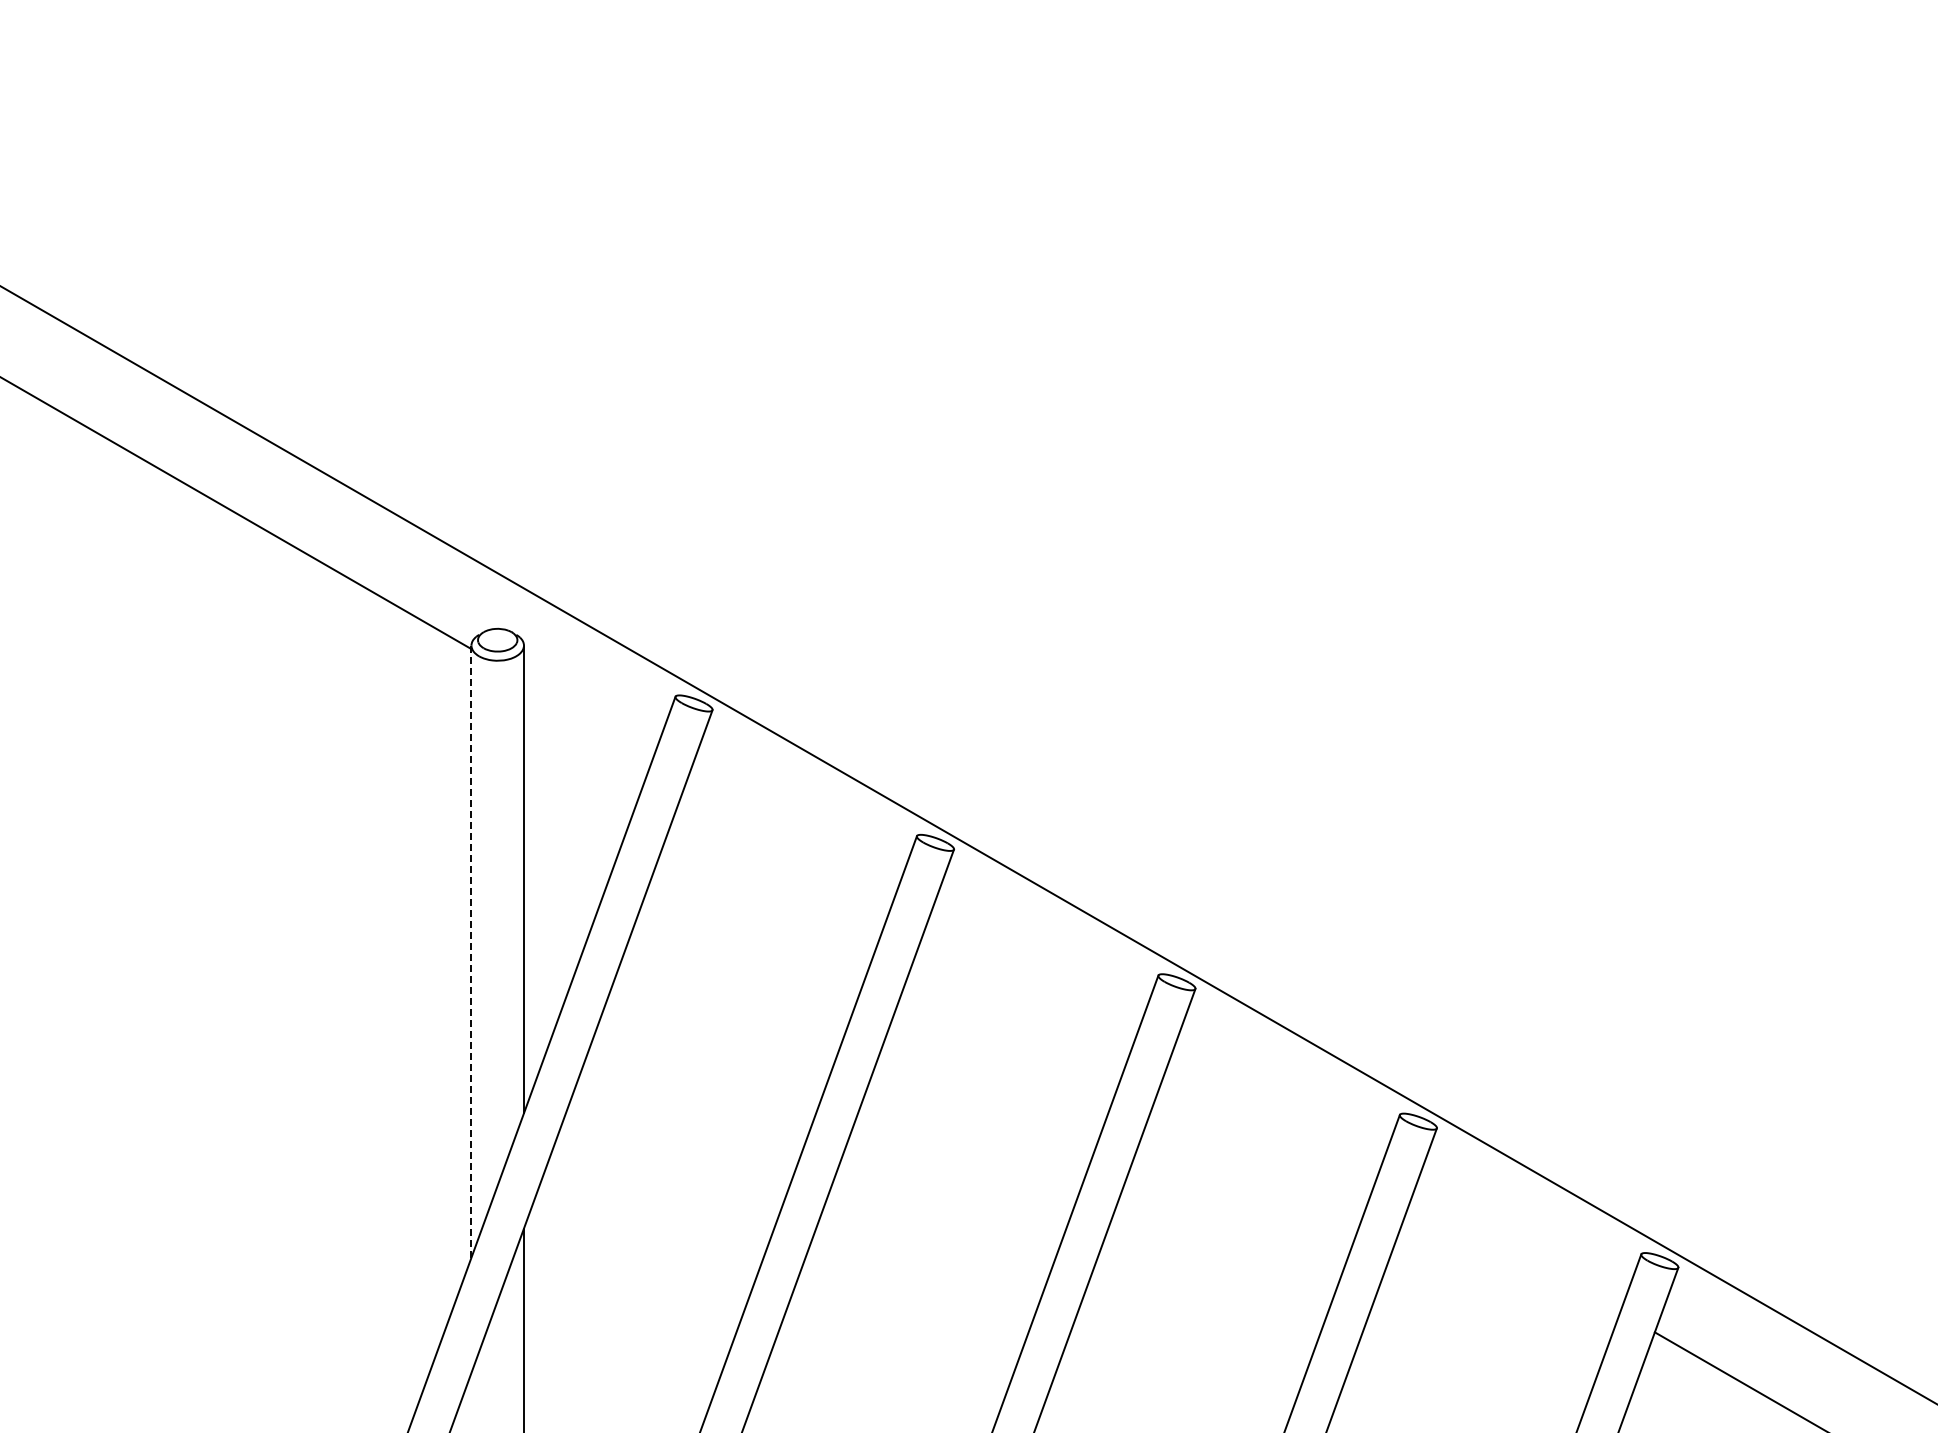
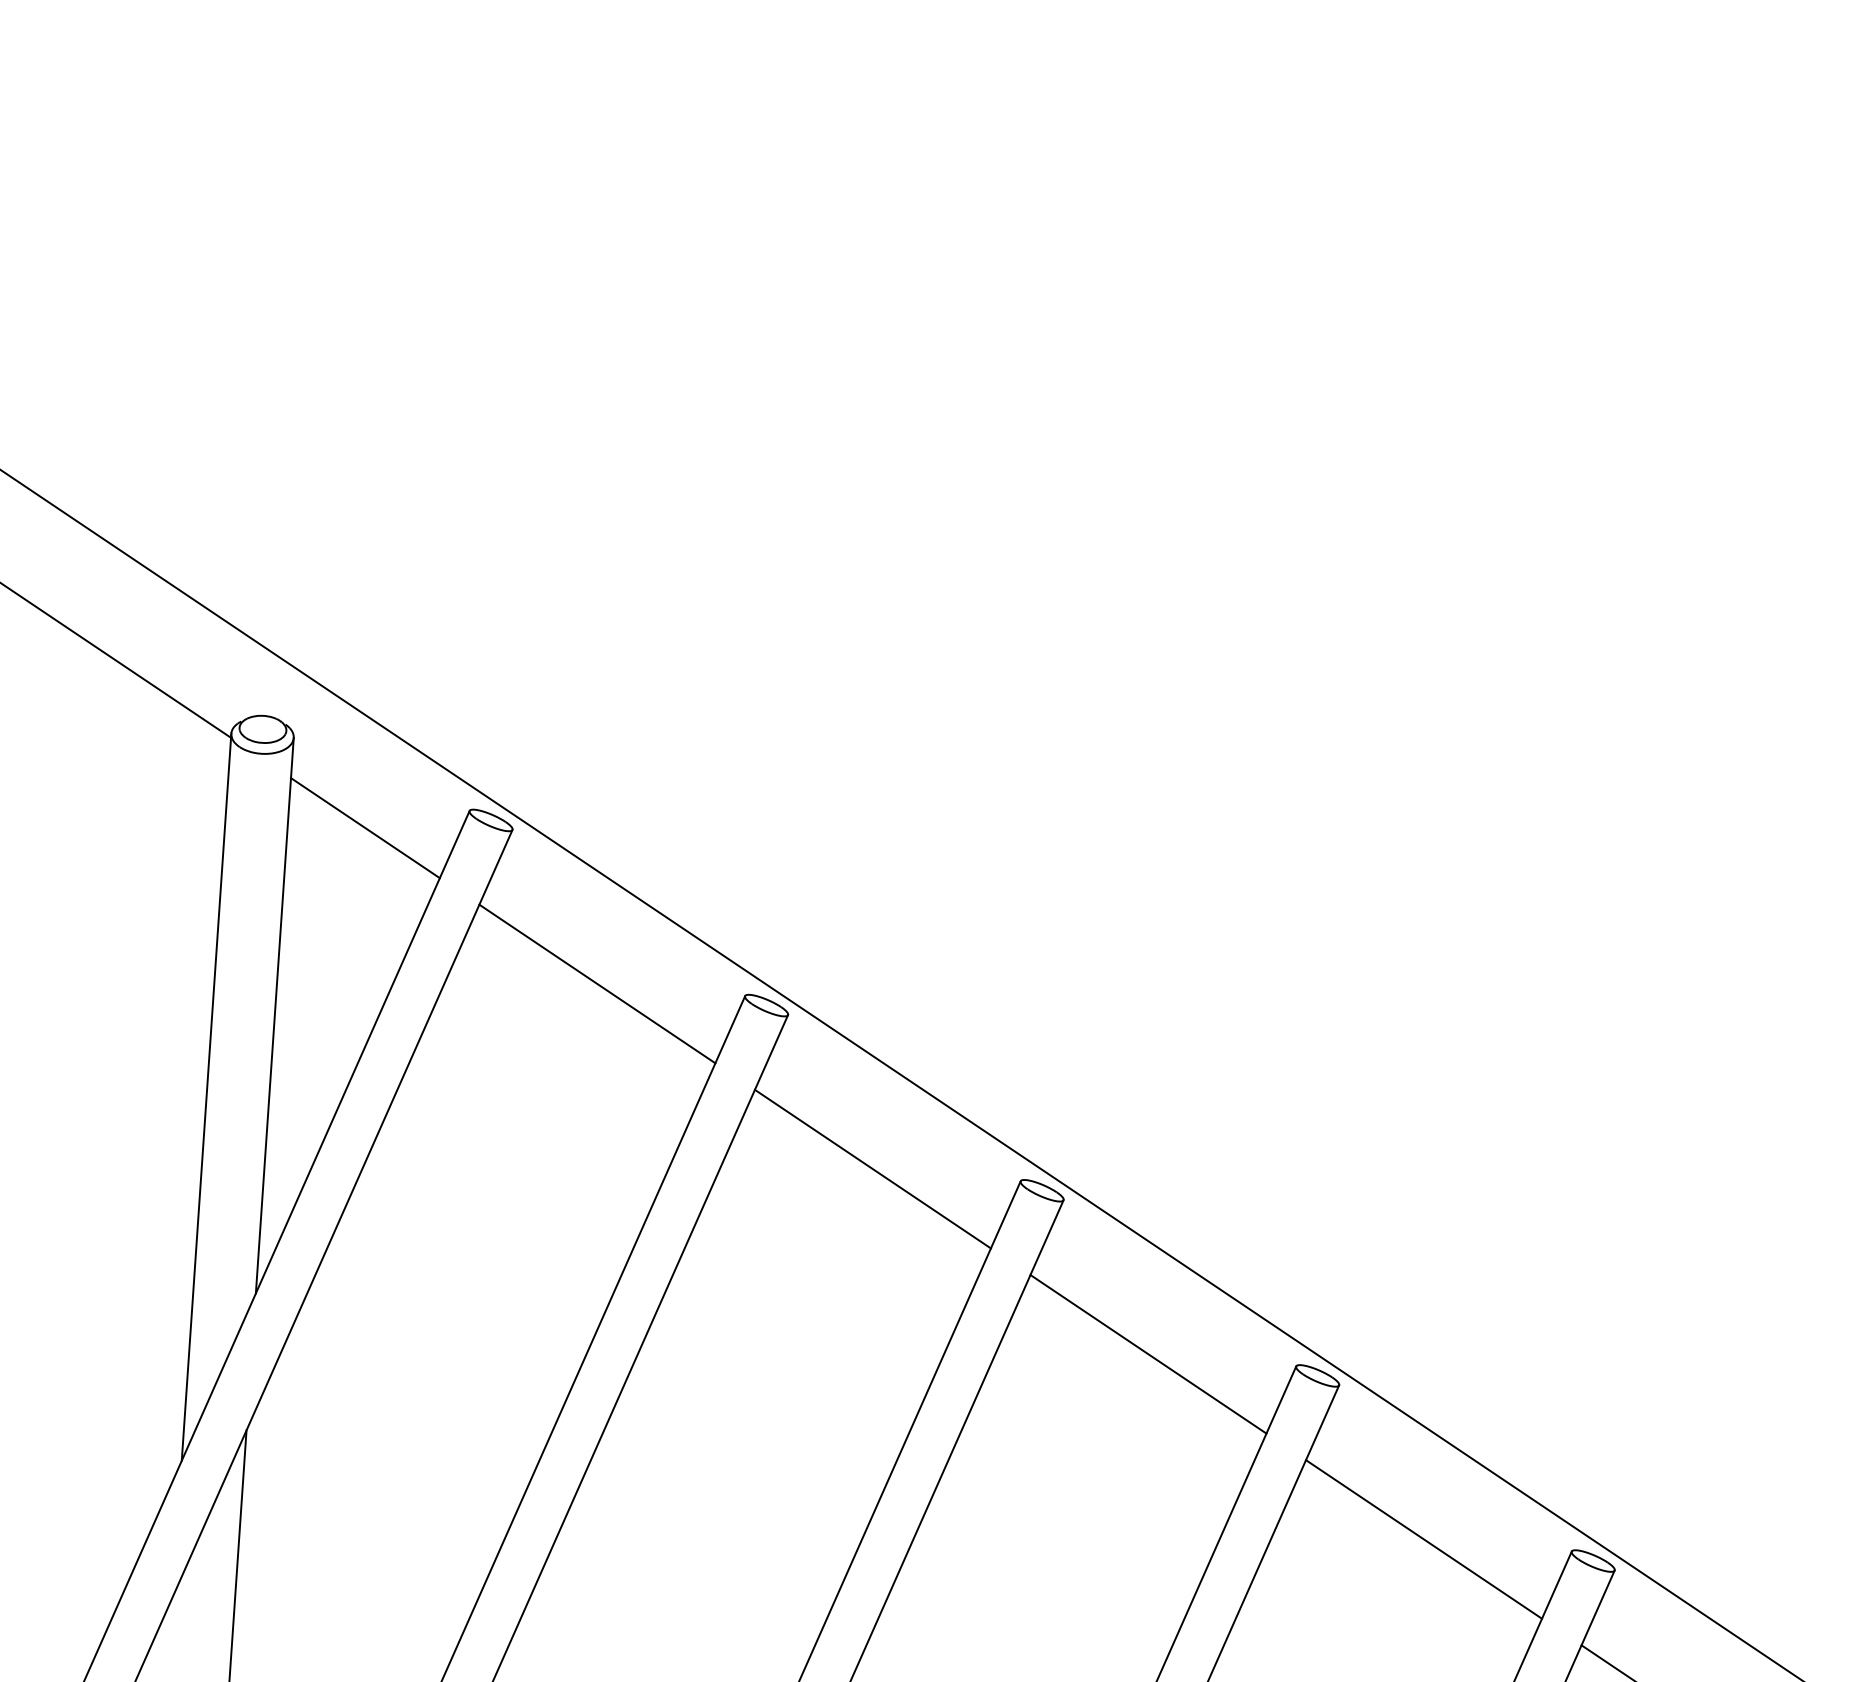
line: (588, 716) -> (364, 827), added
line: (792, 834) -> (597, 984), added
line: (471, 951) -> (206, 1097), dashed -> solid
line: (1033, 973) -> (872, 1168), added
line: (1274, 1112) -> (1147, 1353), added
line: (1516, 1252) -> (1423, 1539), added

